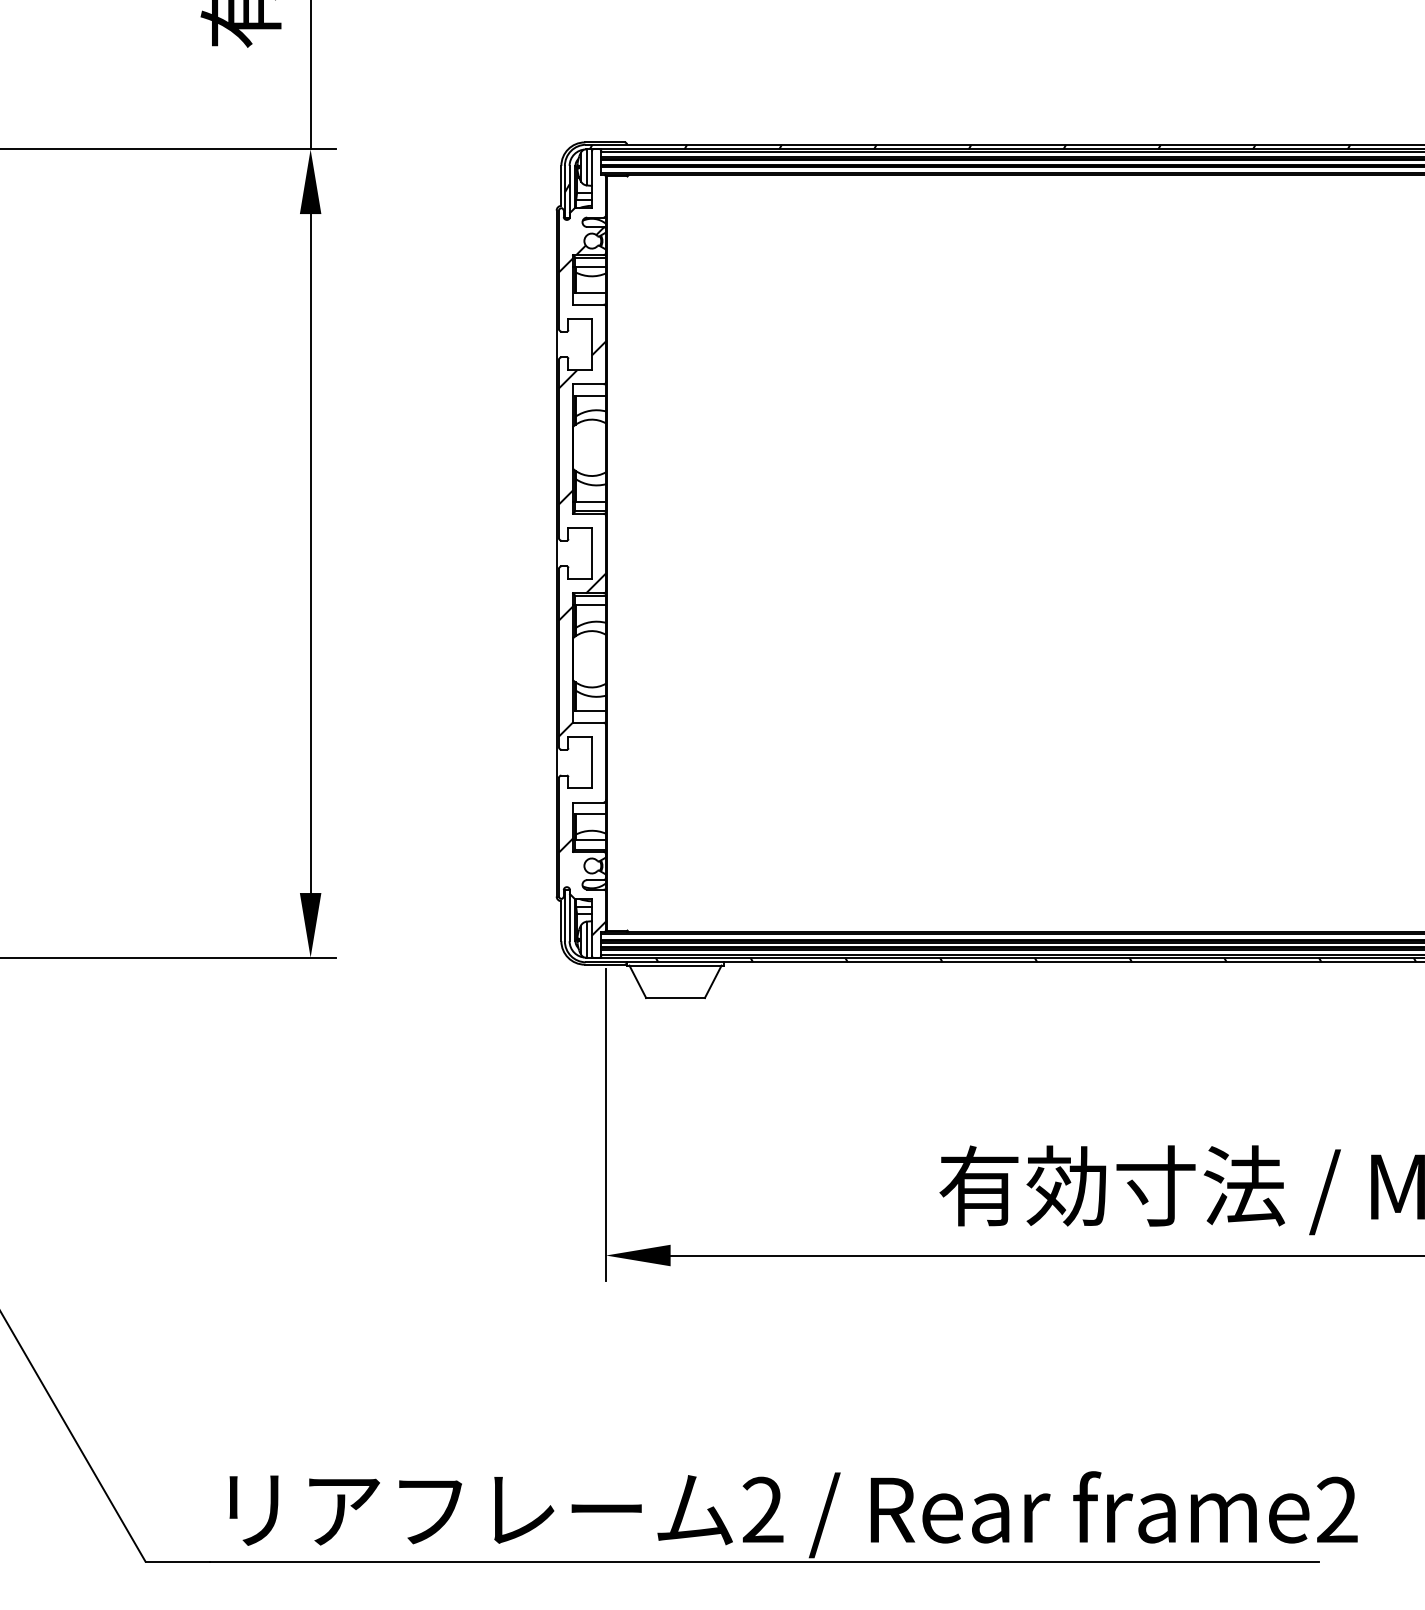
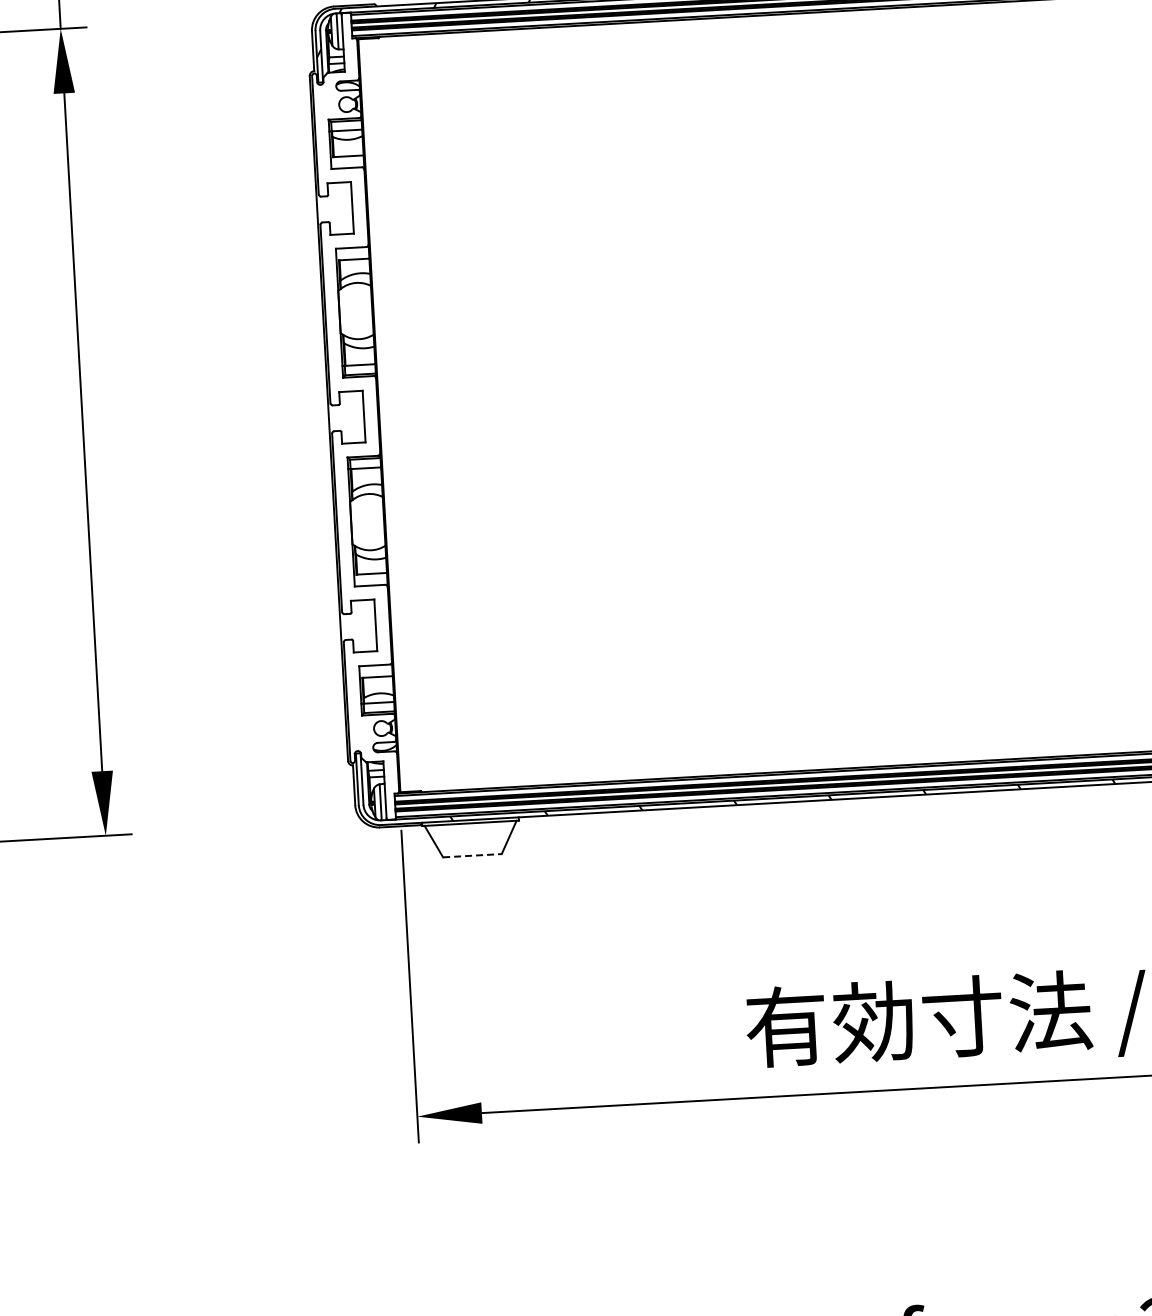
hatch: (582, 581) -> (356, 445), removed
line: (676, 998) -> (473, 856), solid -> dashed

